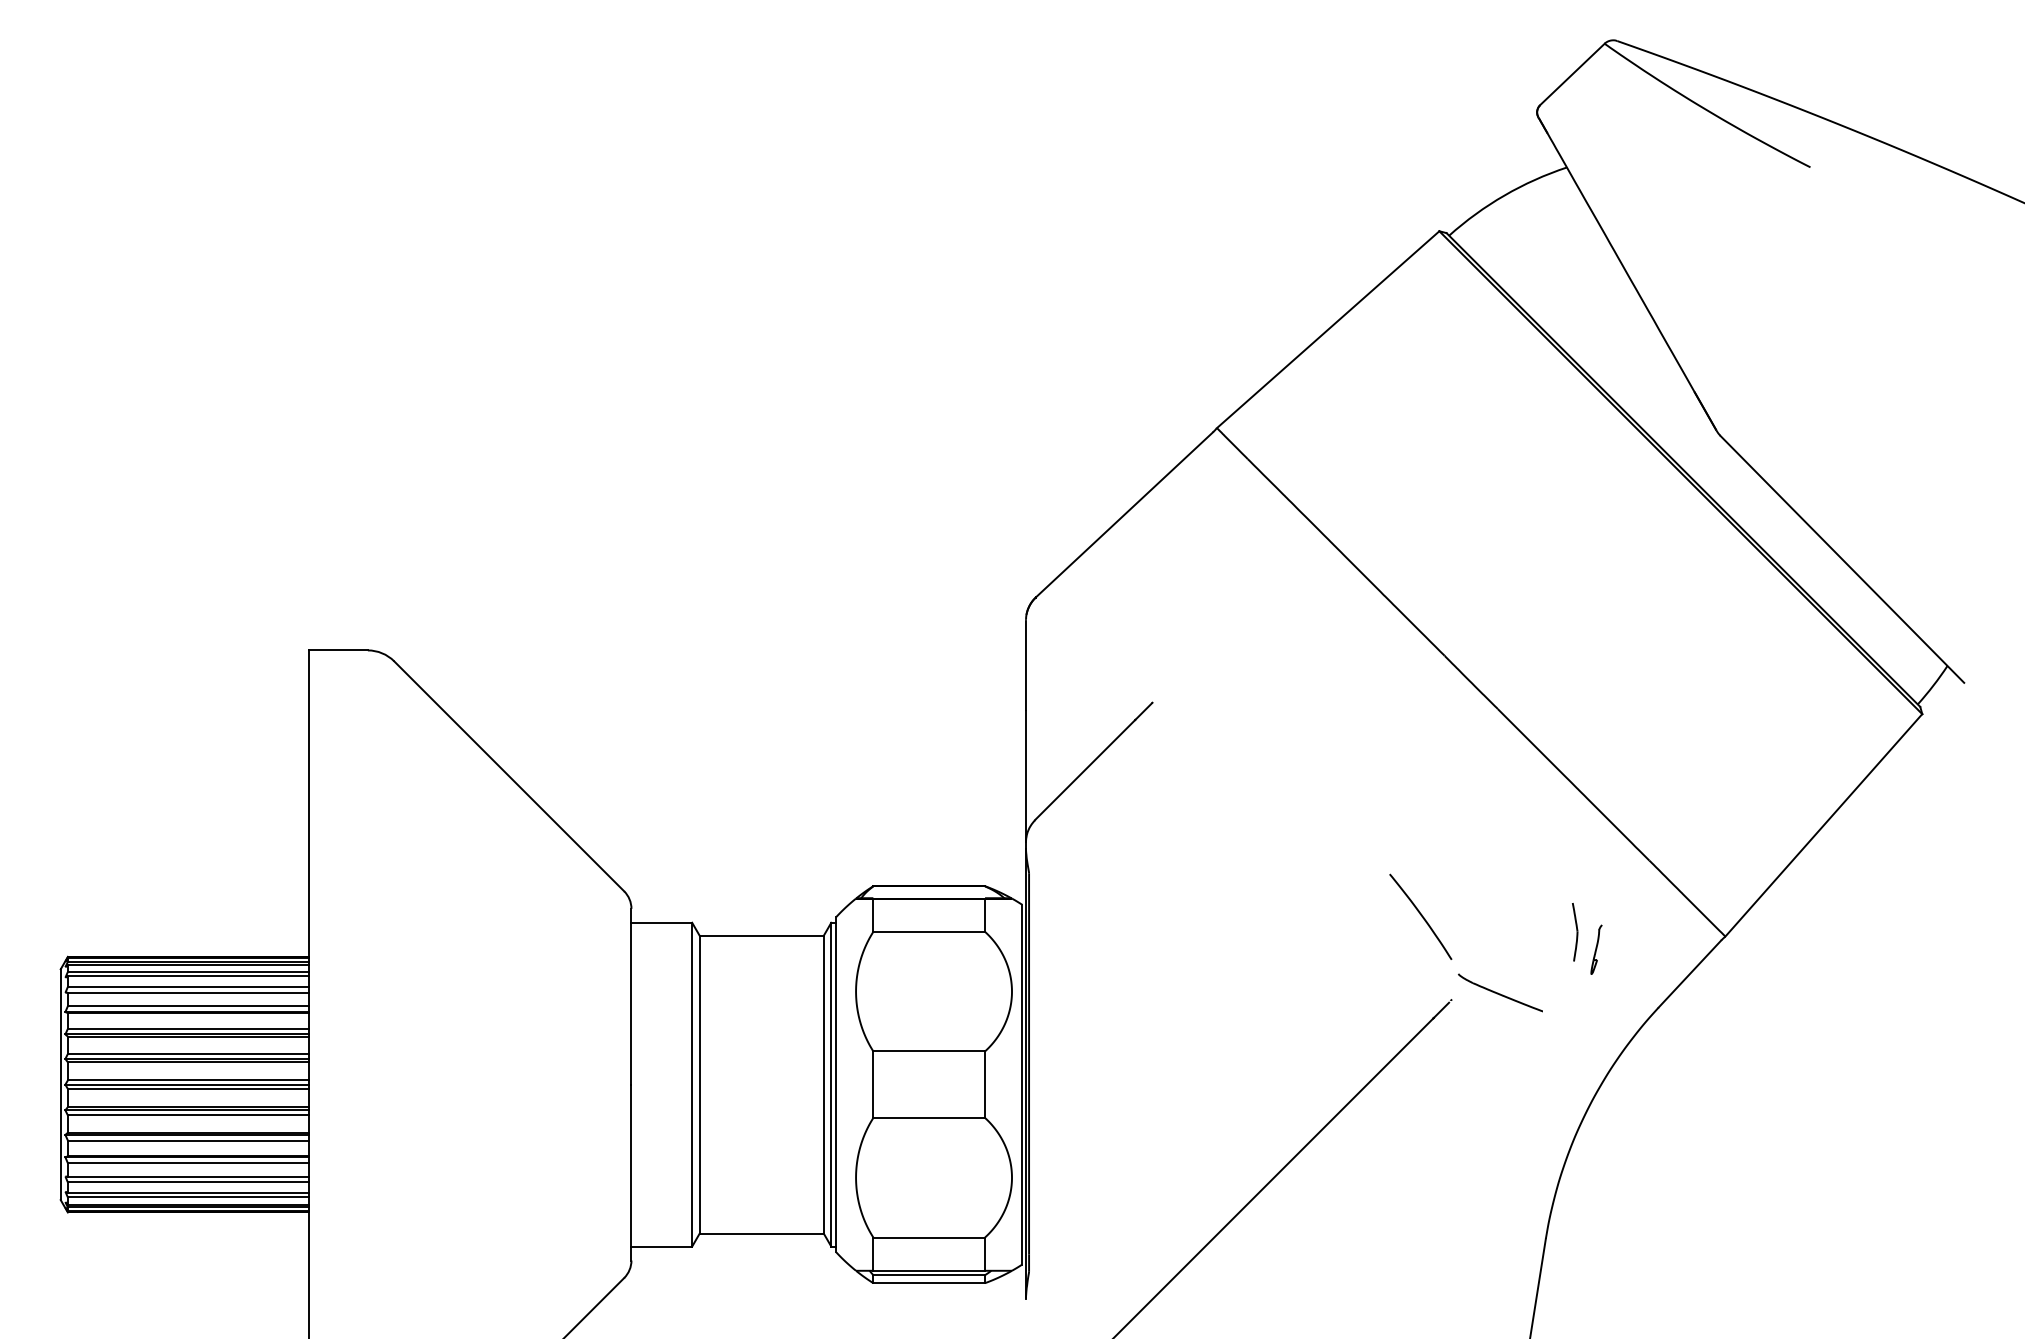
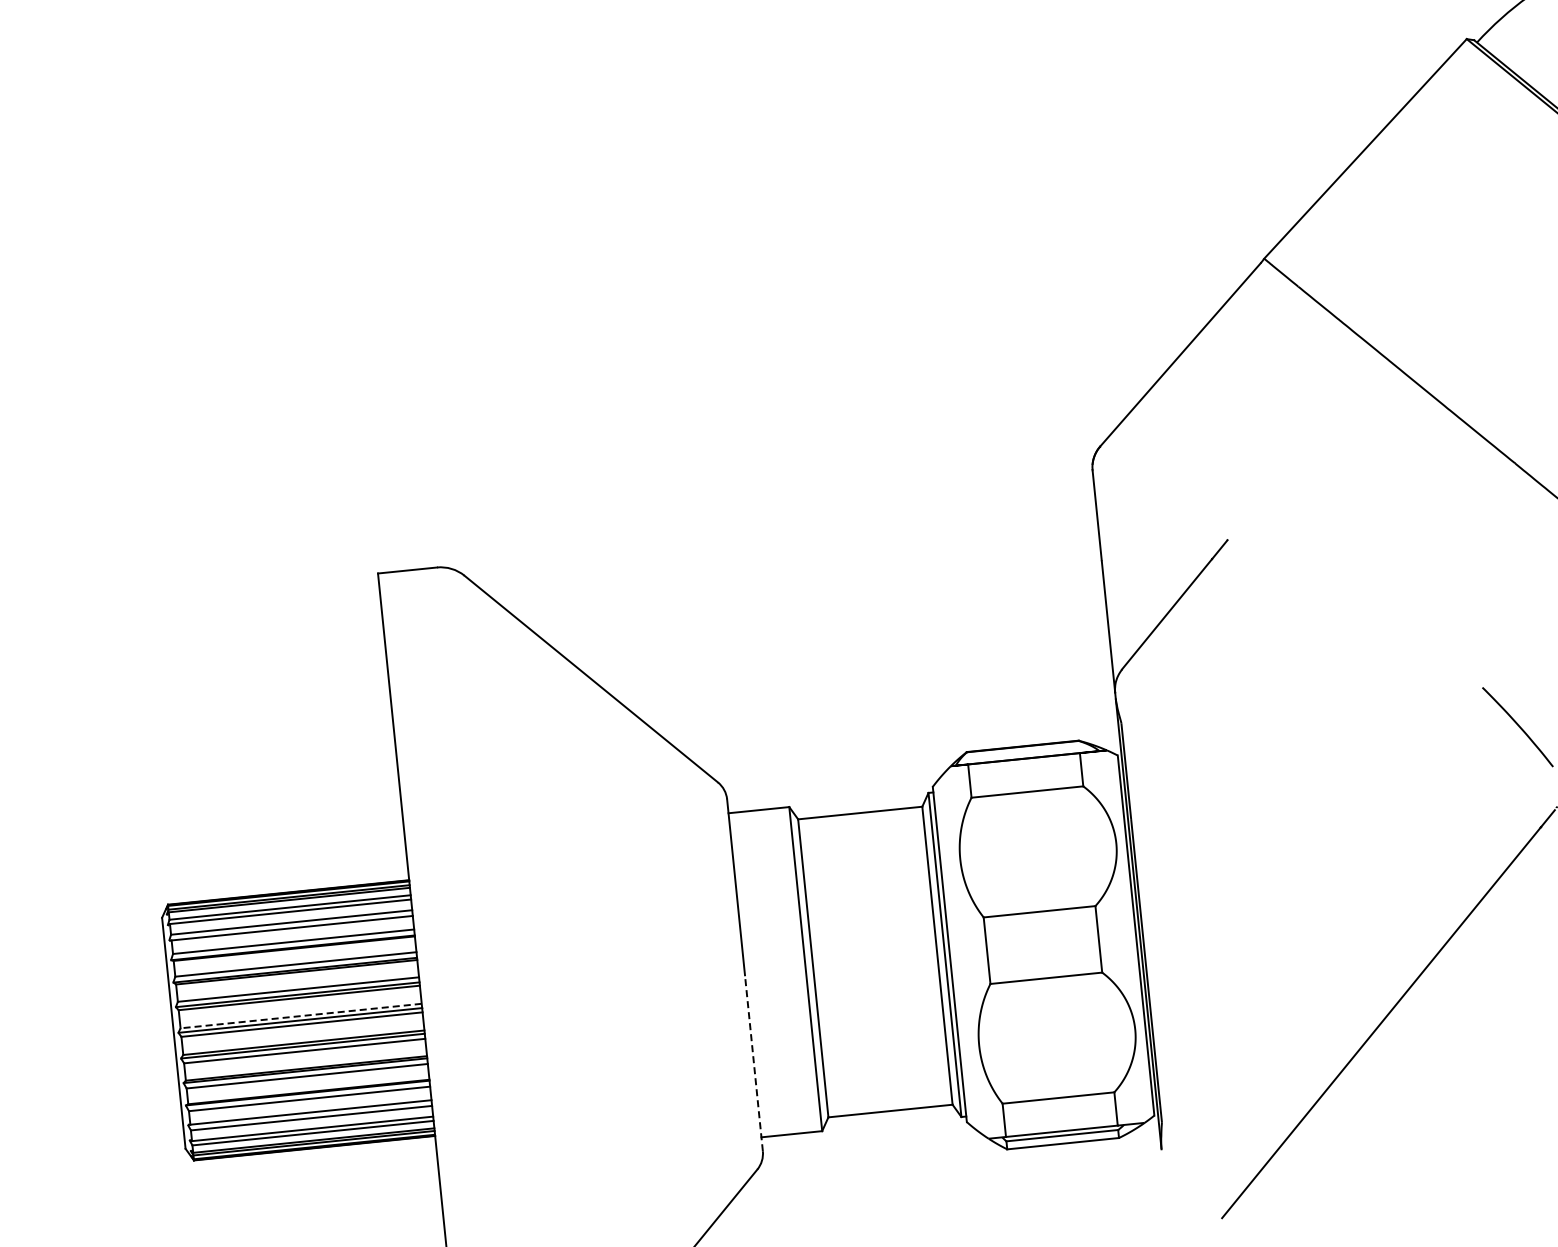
line: (187, 1080) -> (300, 1016), solid -> dashed
line: (631, 1172) -> (753, 1063), solid -> dashed

